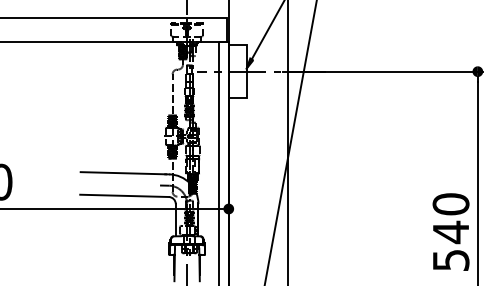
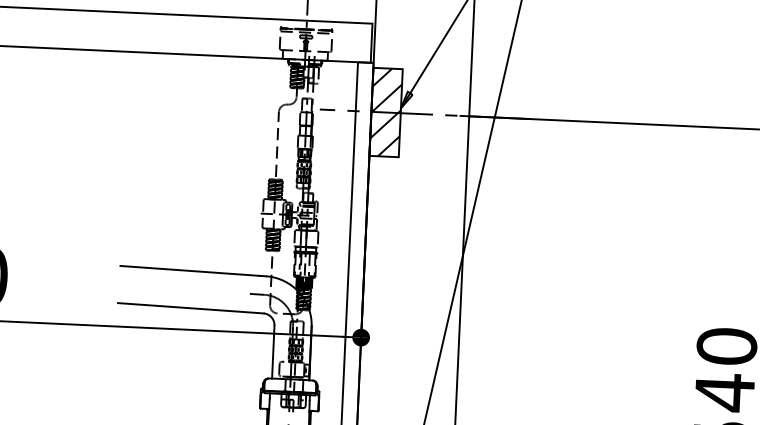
hatch: (237, 71) -> (385, 112), added

